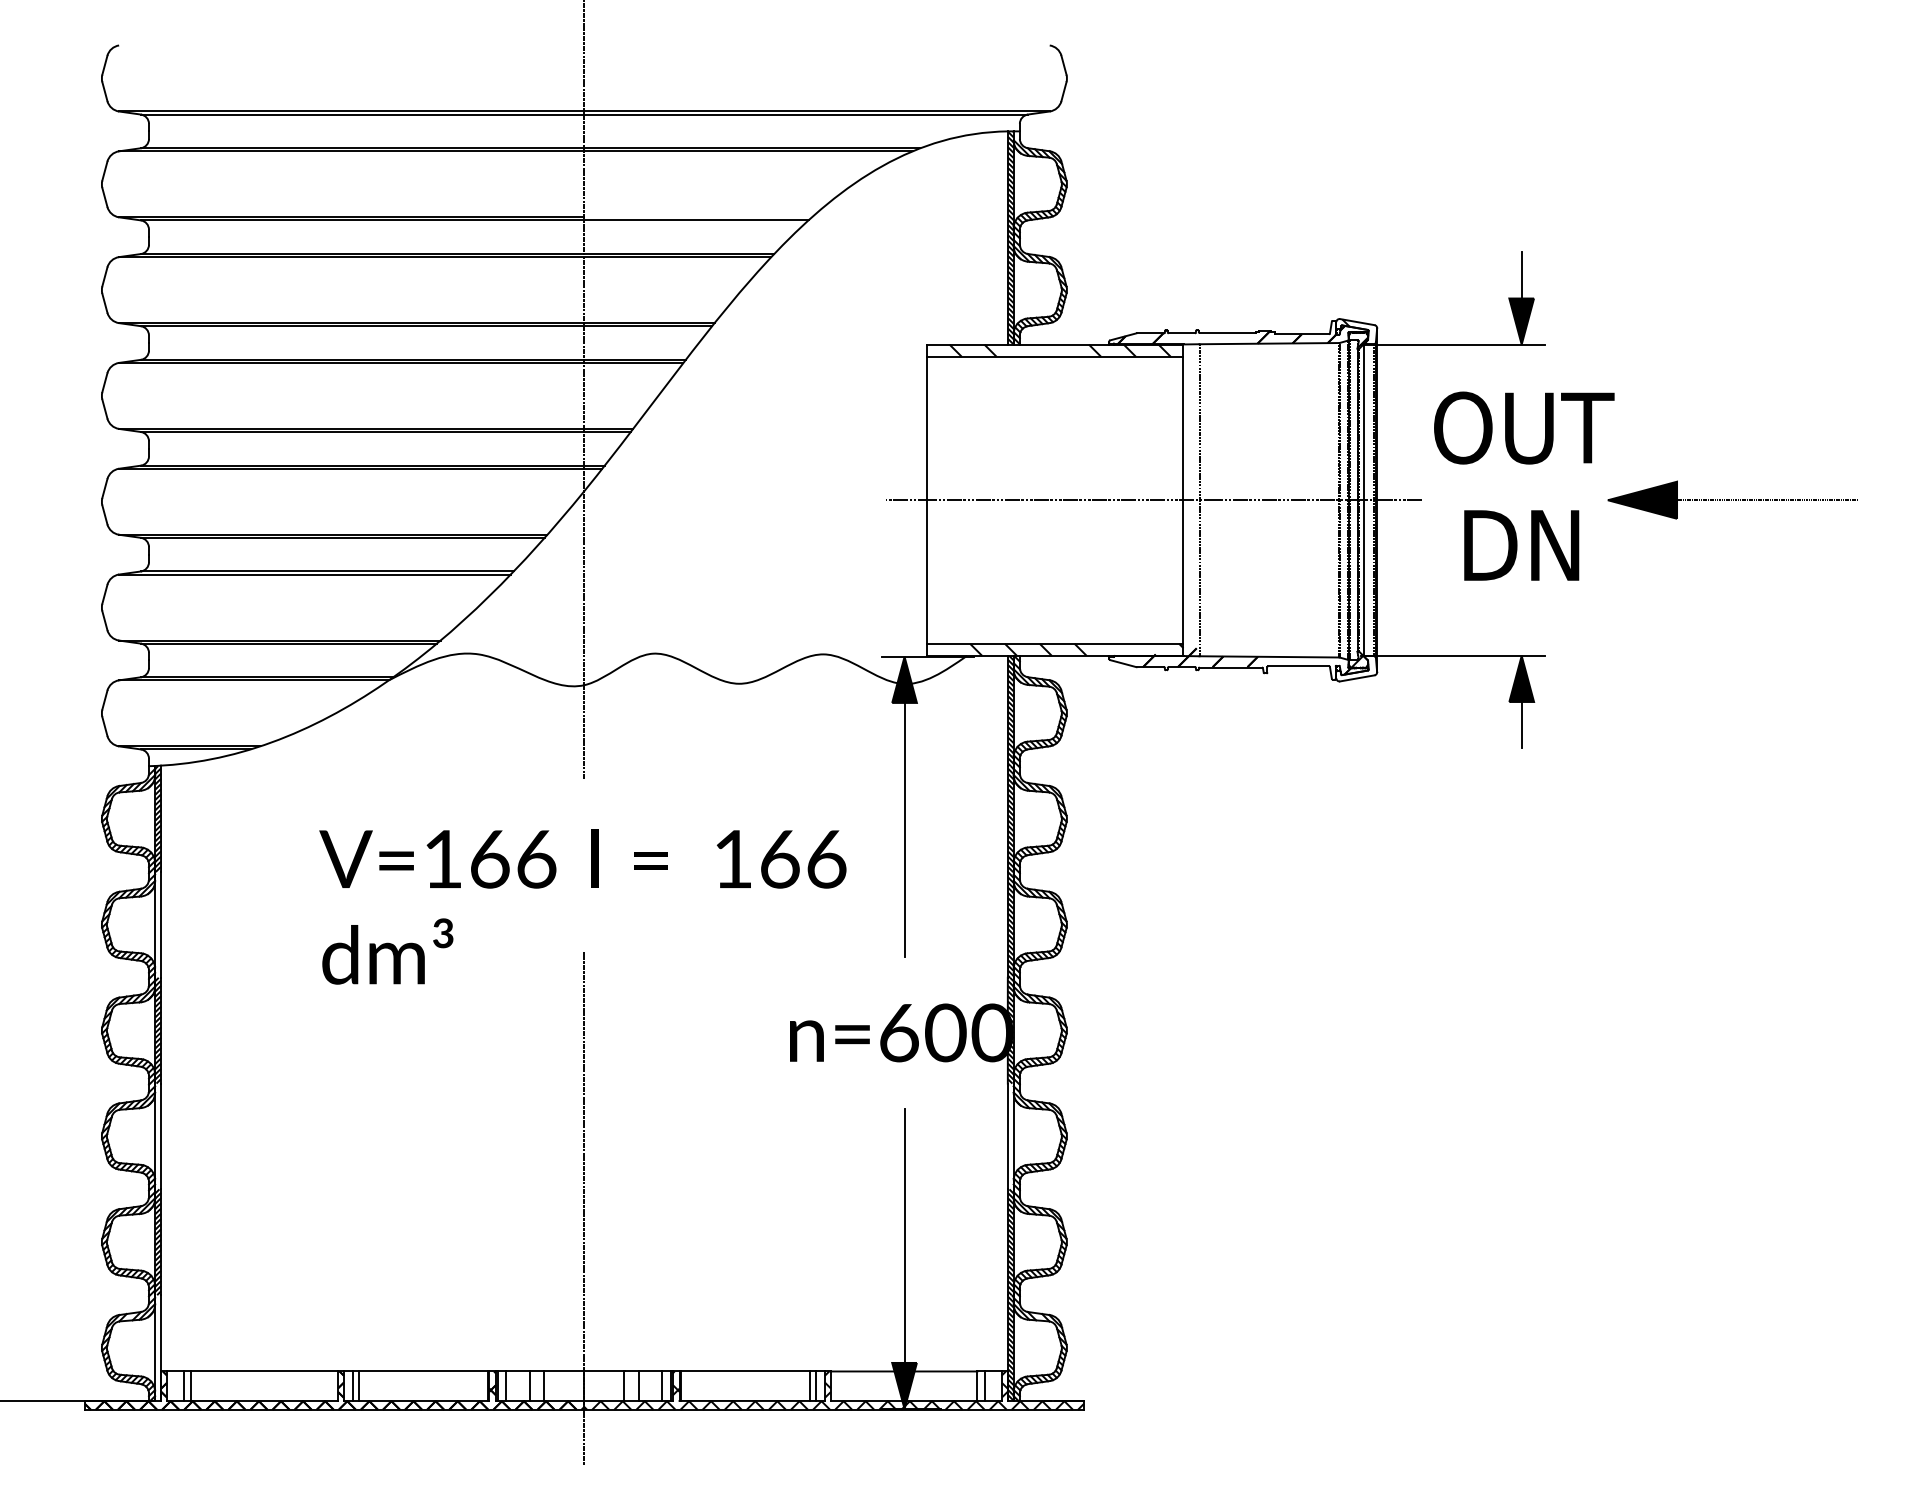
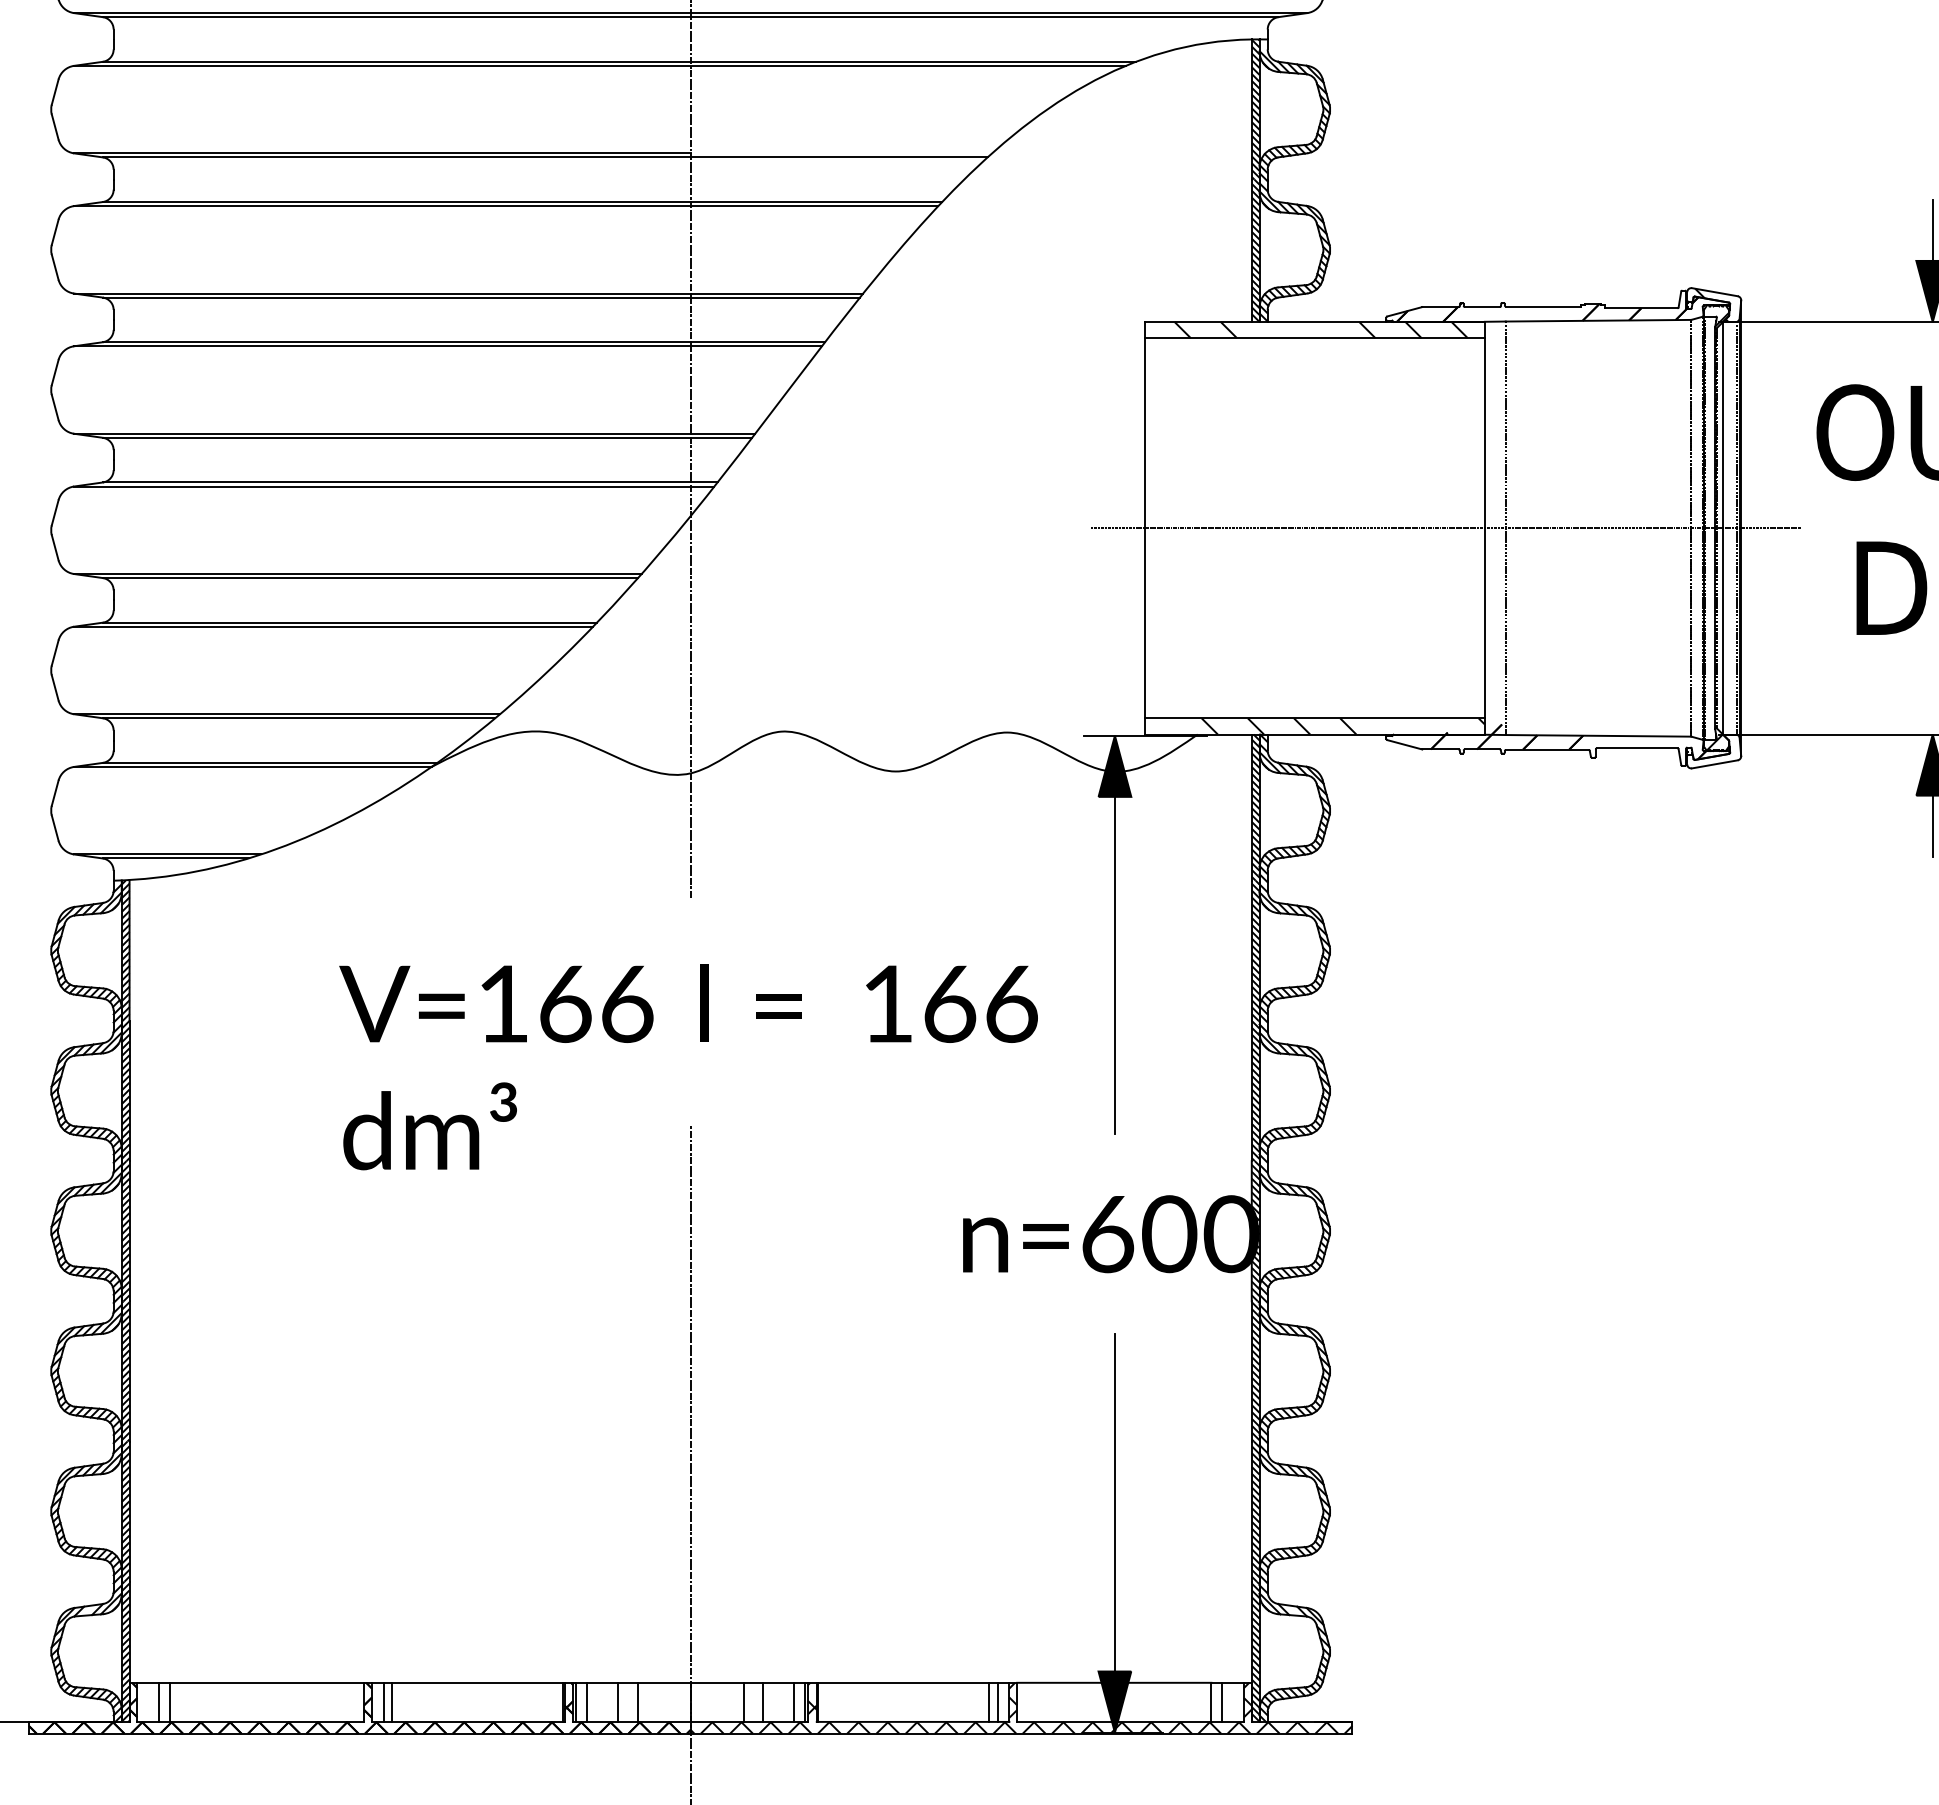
hatch: (158, 924) -> (126, 1090), added
hatch: (158, 1136) -> (126, 1371), added
hatch: (1010, 1136) -> (1255, 1371), added
hatch: (158, 1347) -> (126, 1651), added

